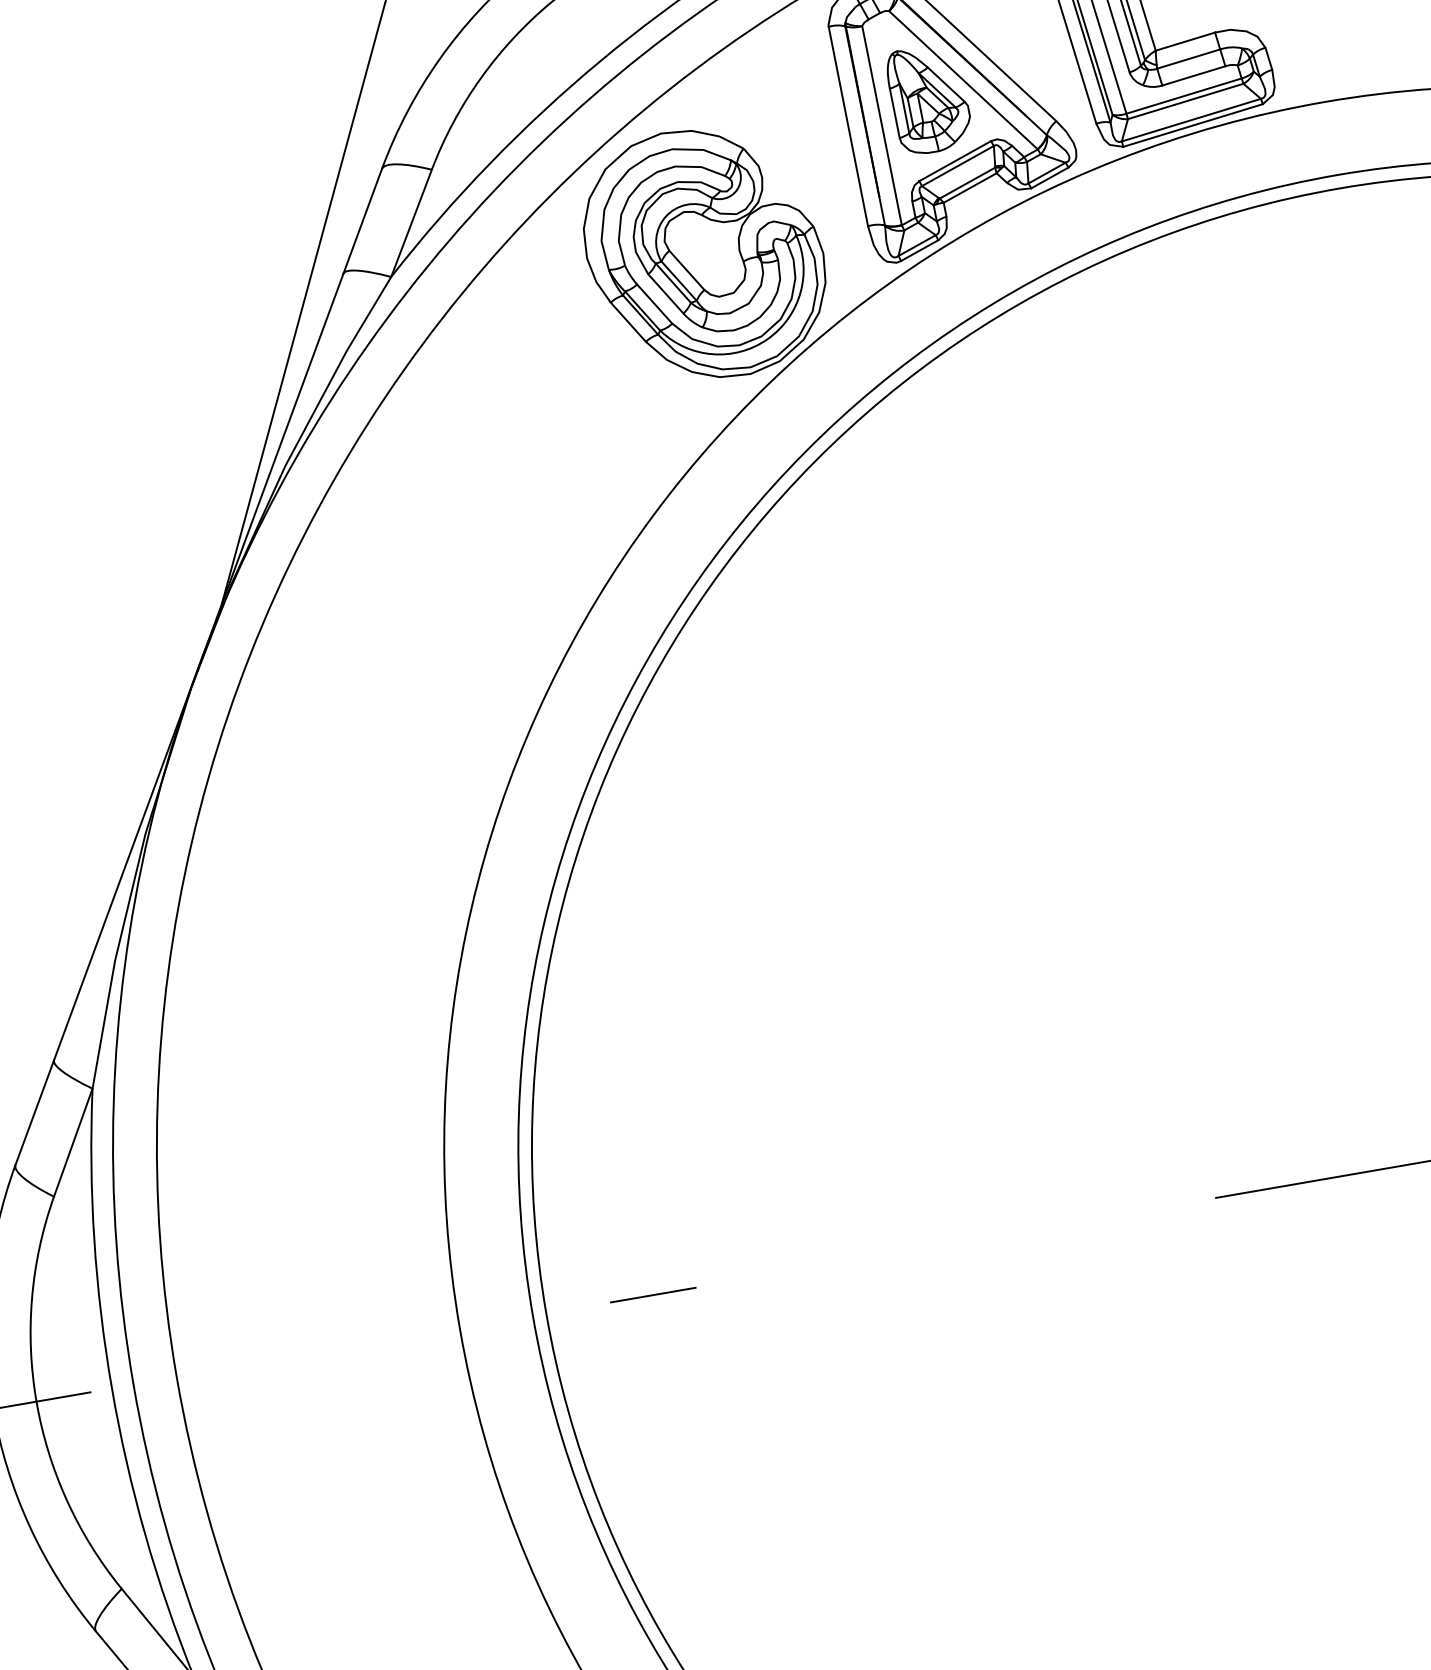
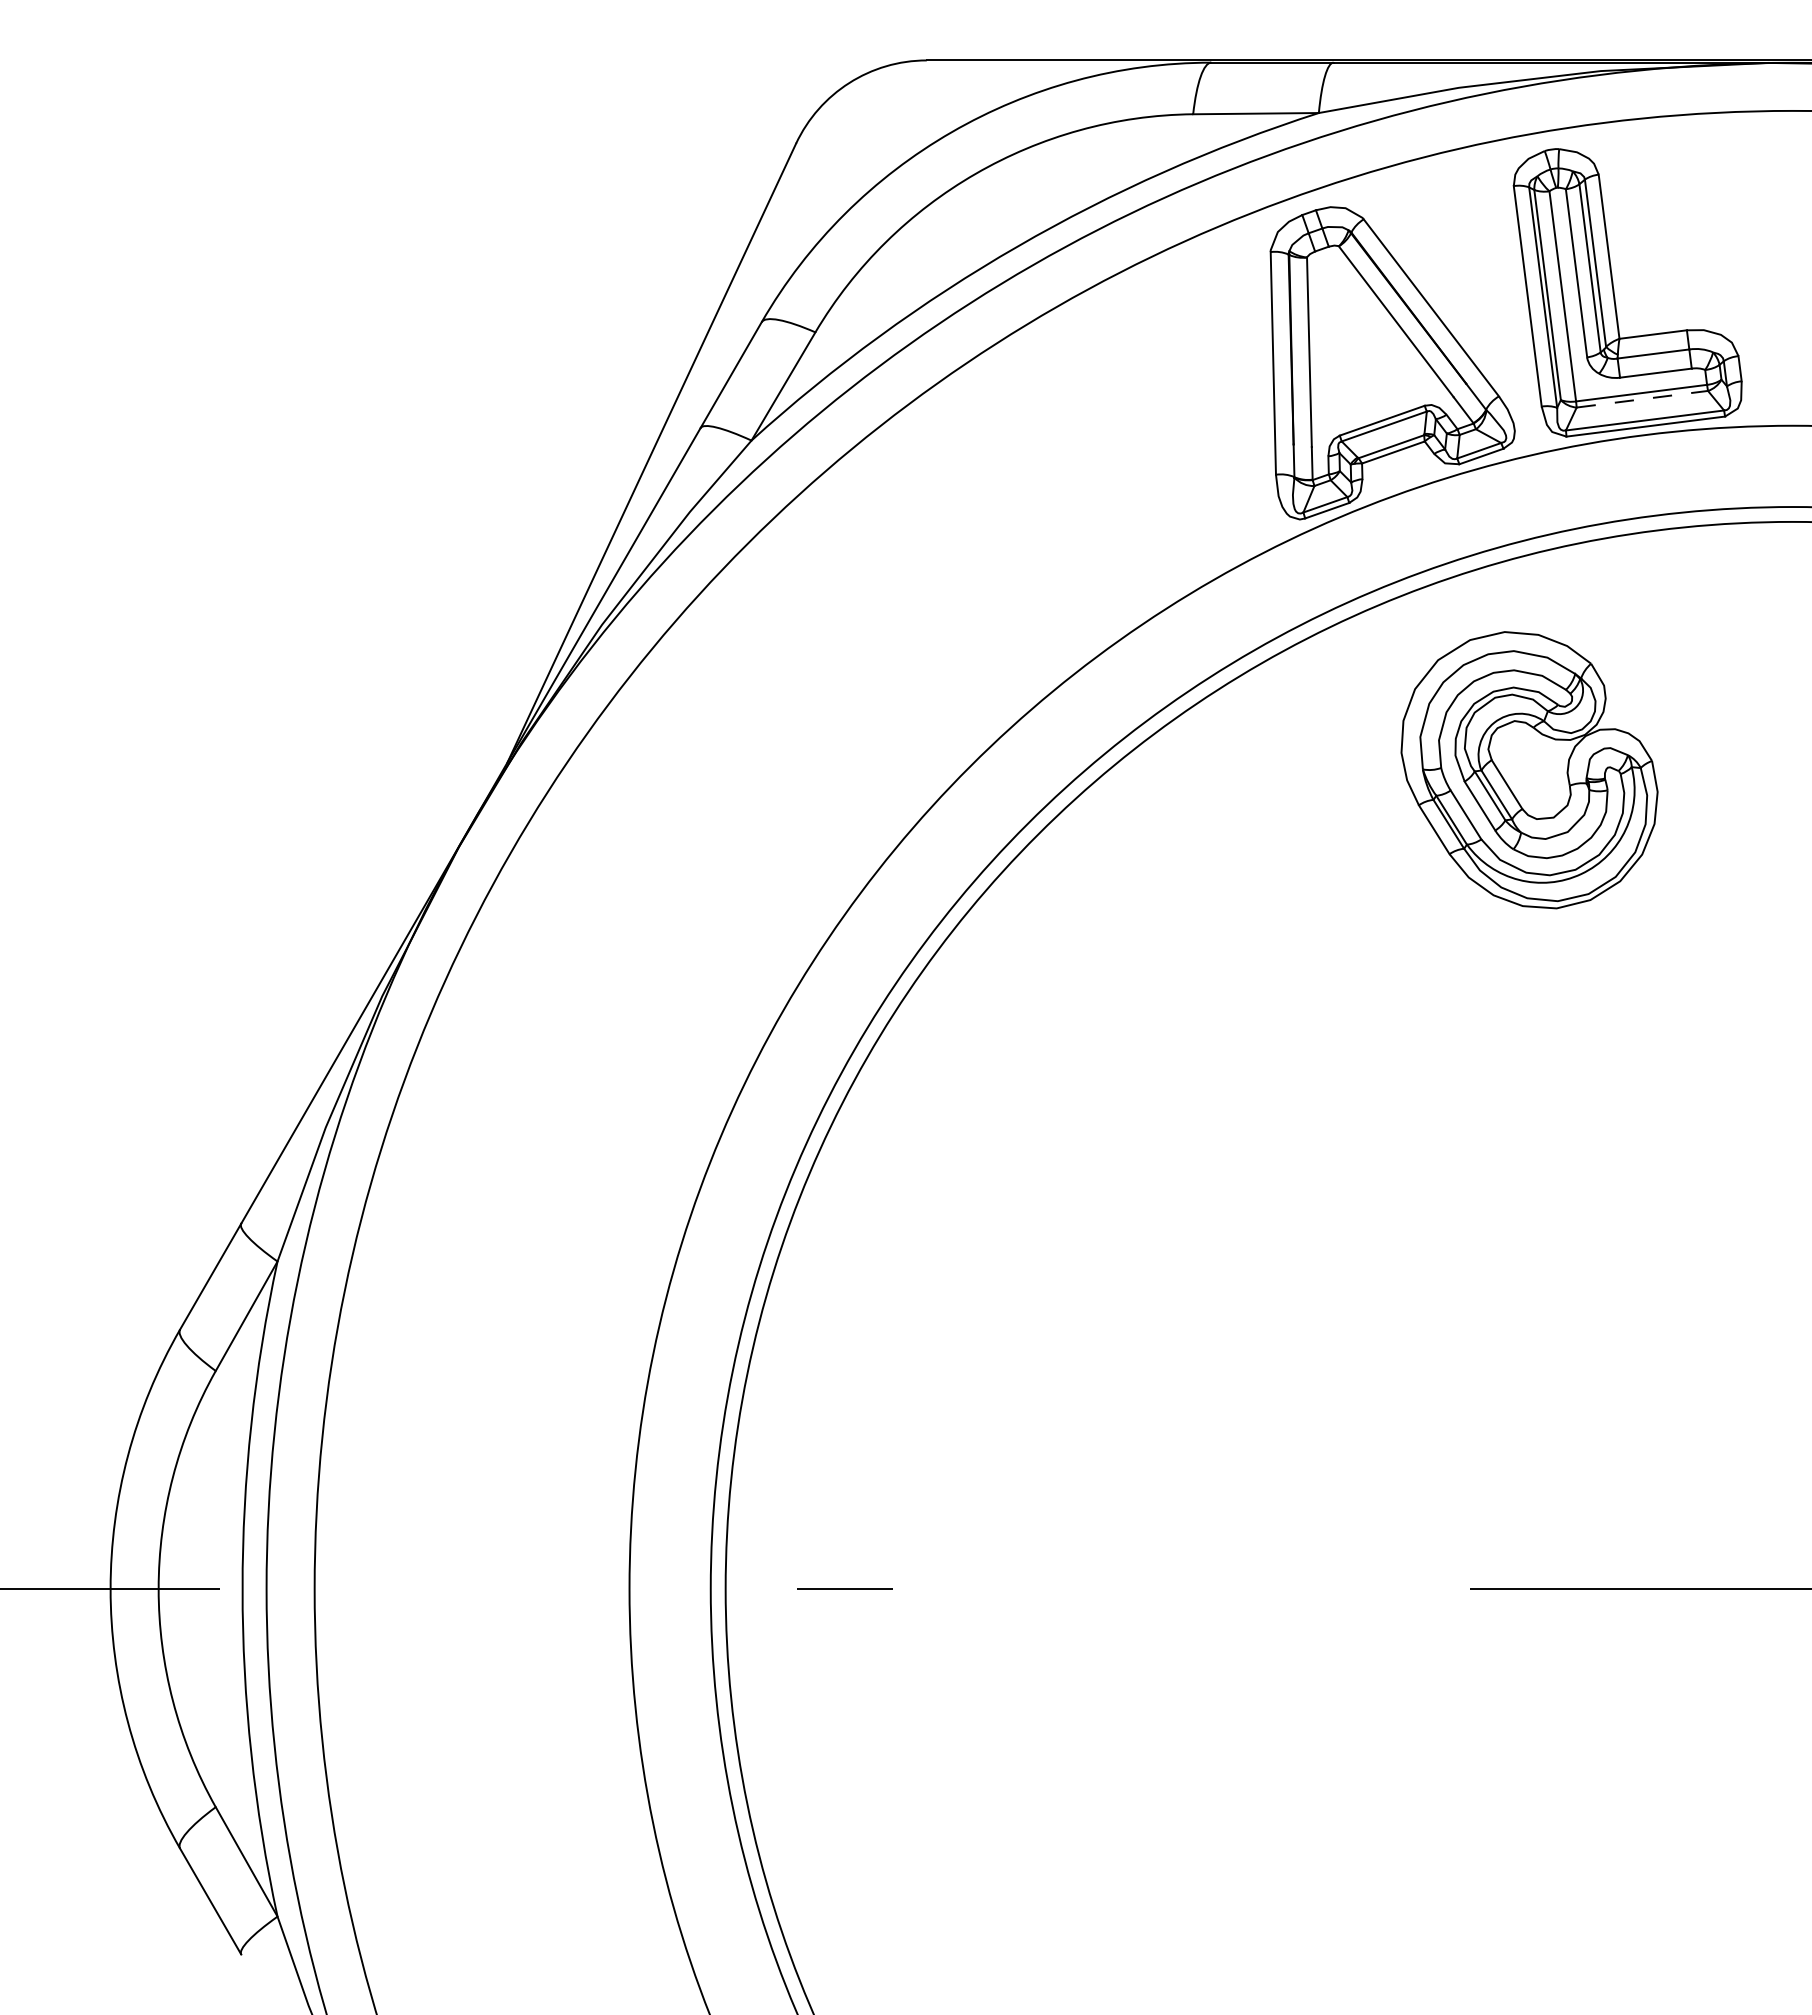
part: (928, 98) -> (1365, 348), removed
line: (1185, 101) -> (1642, 399), solid -> dashed
part: (704, 254) -> (1529, 770), moved

